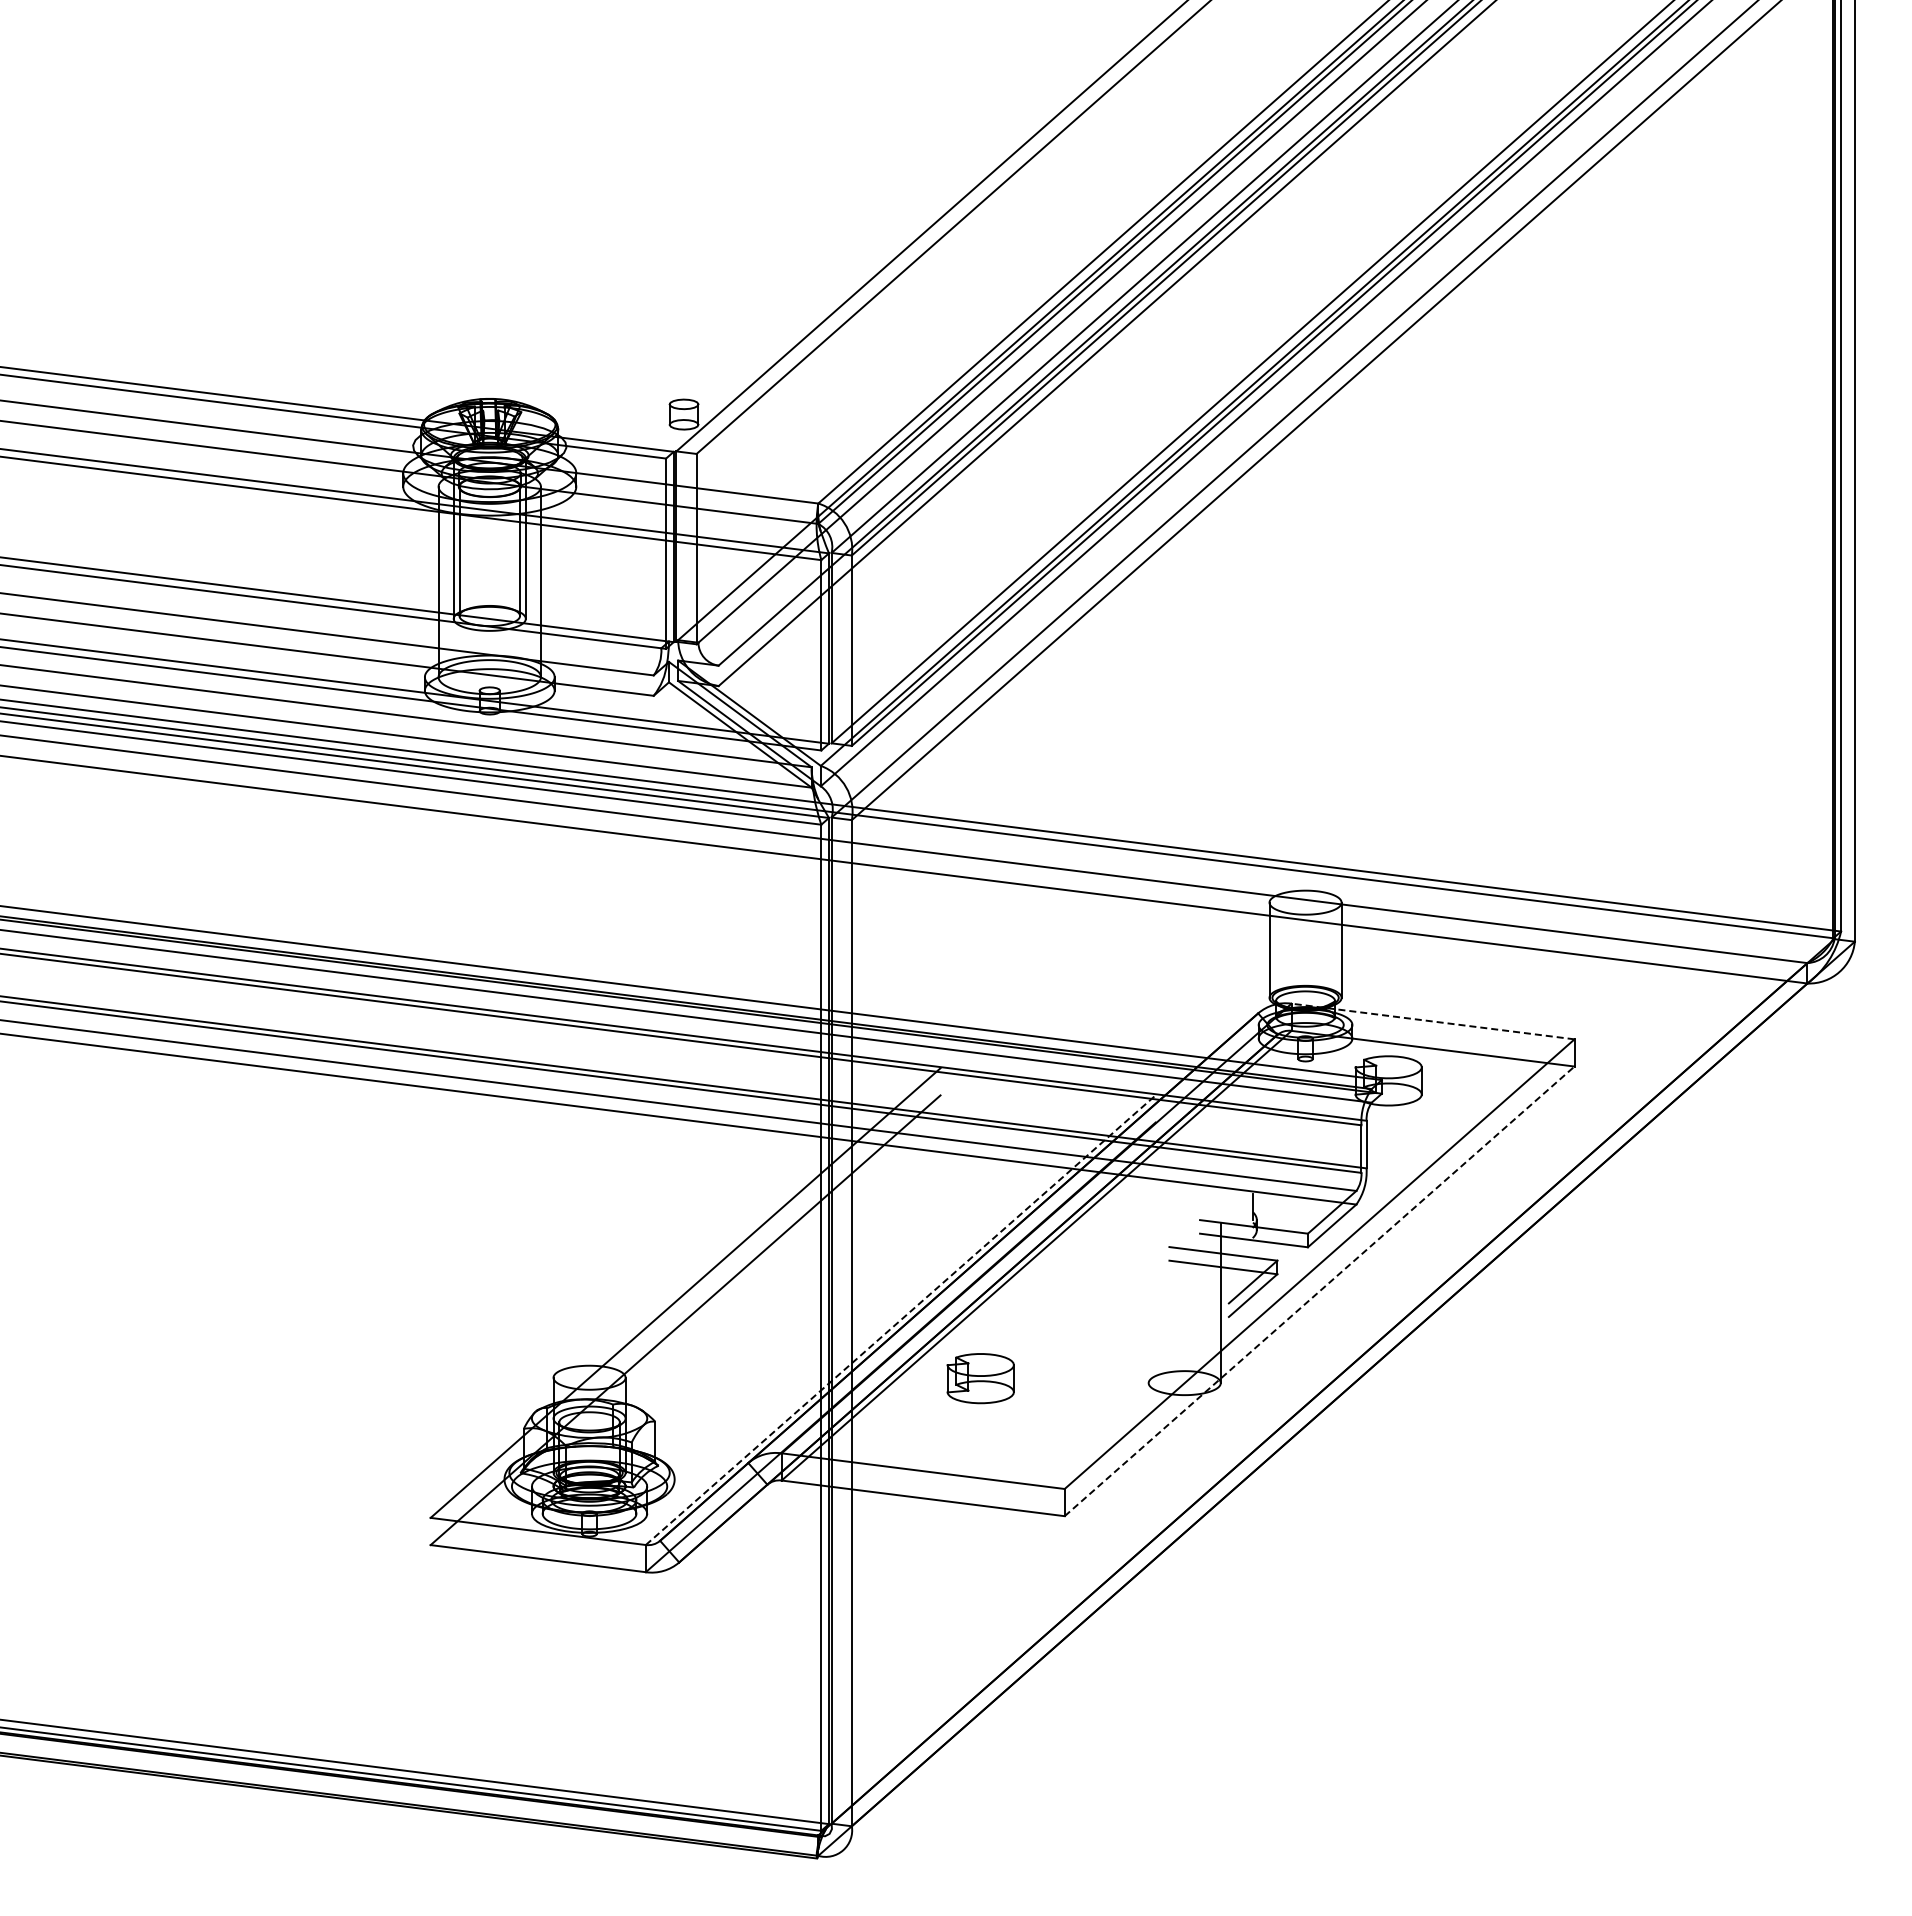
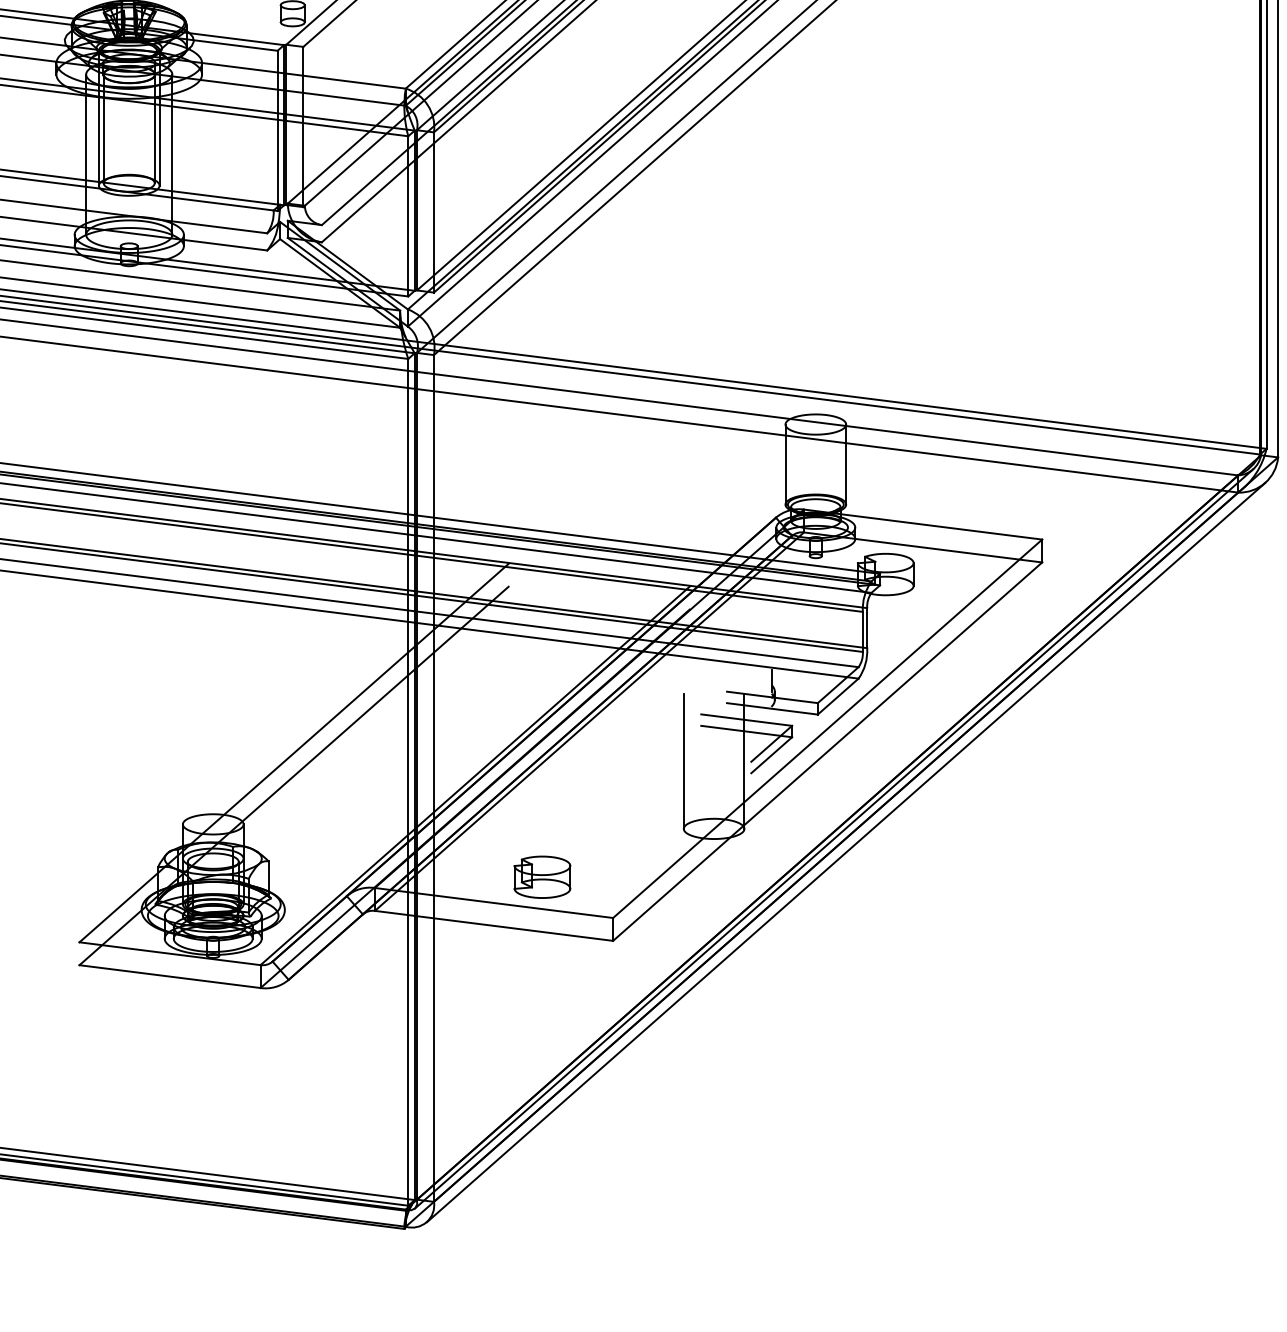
line: (1433, 1021) -> (923, 524), dashed -> solid
line: (1319, 1291) -> (827, 751), dashed -> solid
line: (1148, 1302) -> (683, 761), added
line: (900, 1320) -> (474, 776), dashed -> solid
part: (980, 1378) -> (542, 877), moved
line: (1327, 1394) -> (834, 838), added
line: (1341, 1411) -> (846, 852), added

